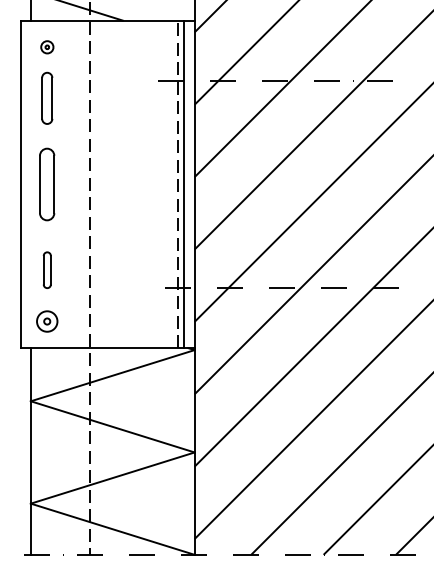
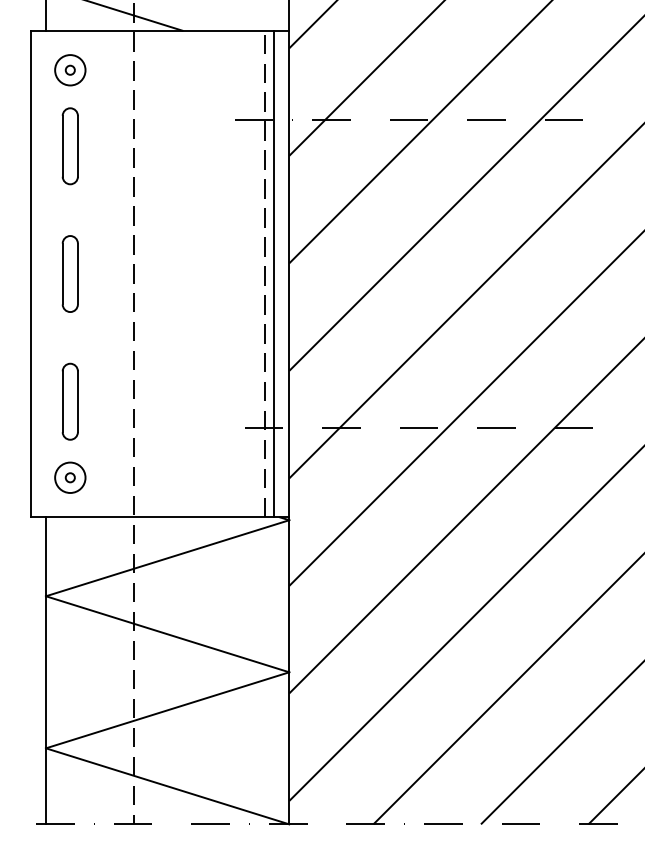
part: (47, 47) -> (70, 70), size x1.67
part: (47, 183) -> (70, 272), size x0.71
part: (47, 269) -> (70, 400), size x1.43

